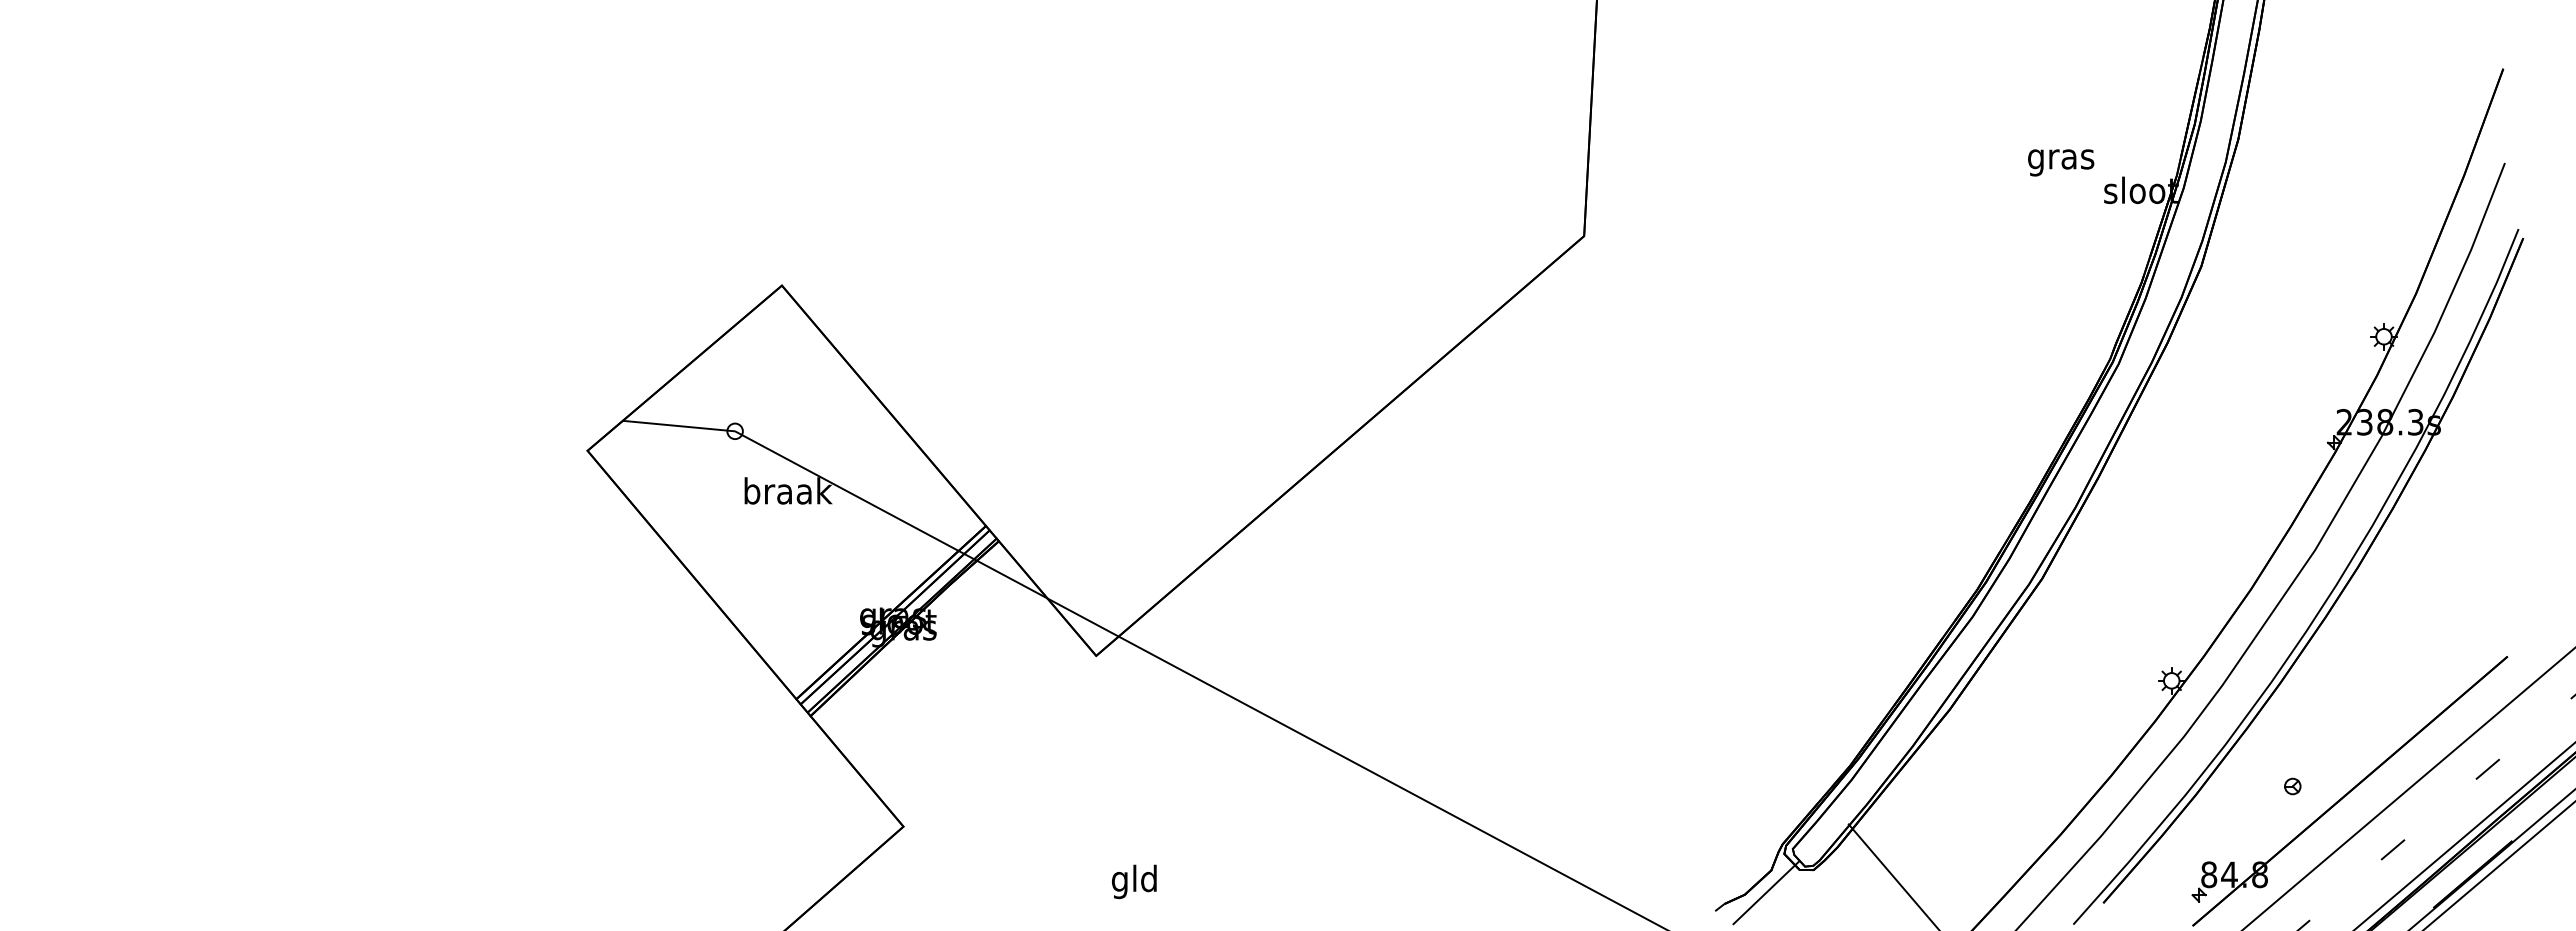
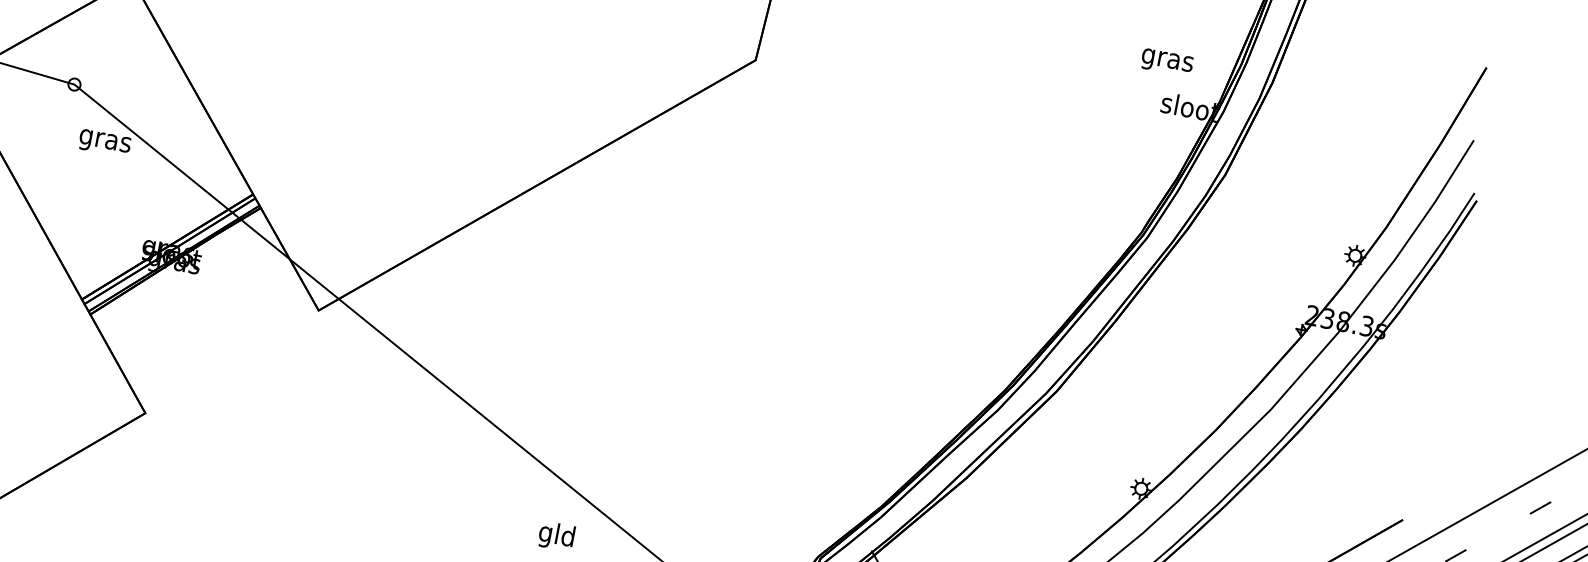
text: (2061, 162) -> (1167, 62), moved
text: (788, 494) -> (106, 141), braak -> gras
text: (1134, 881) -> (556, 536), moved

